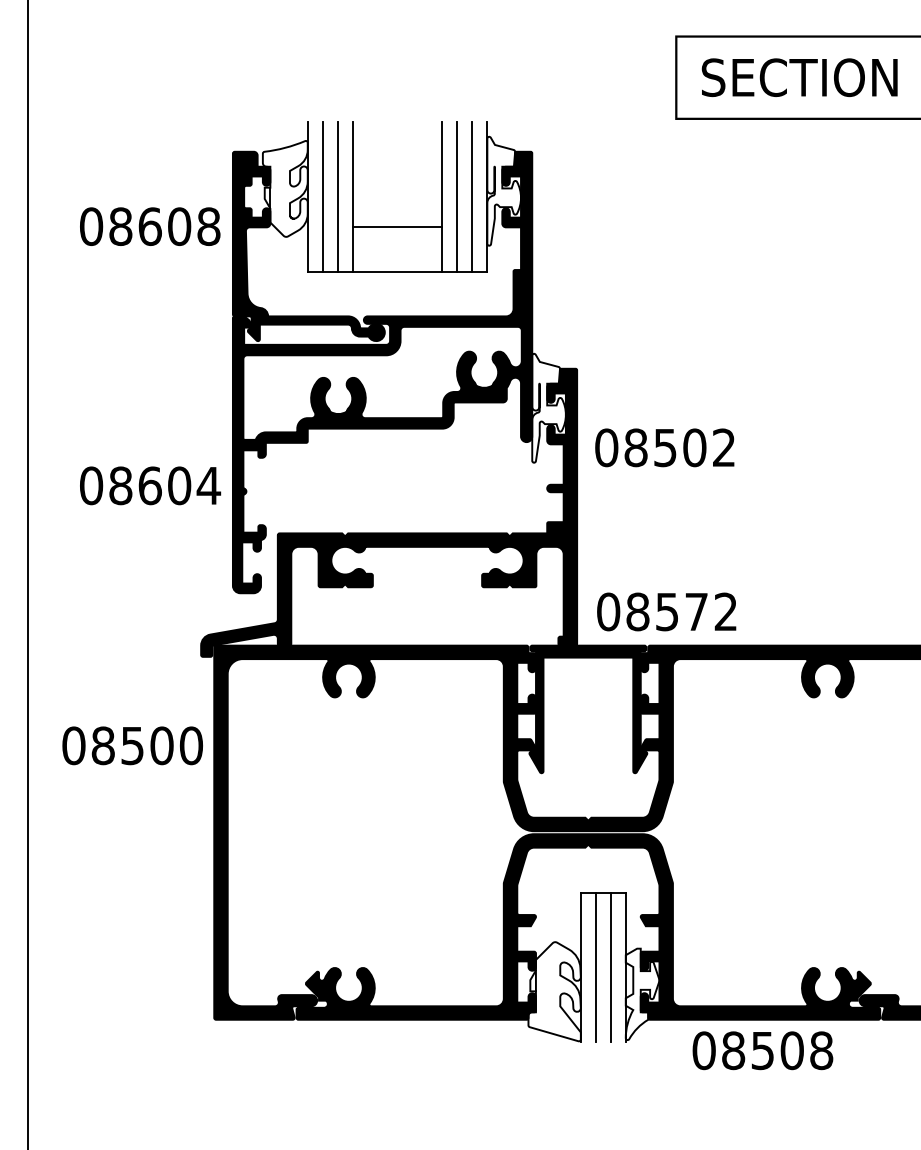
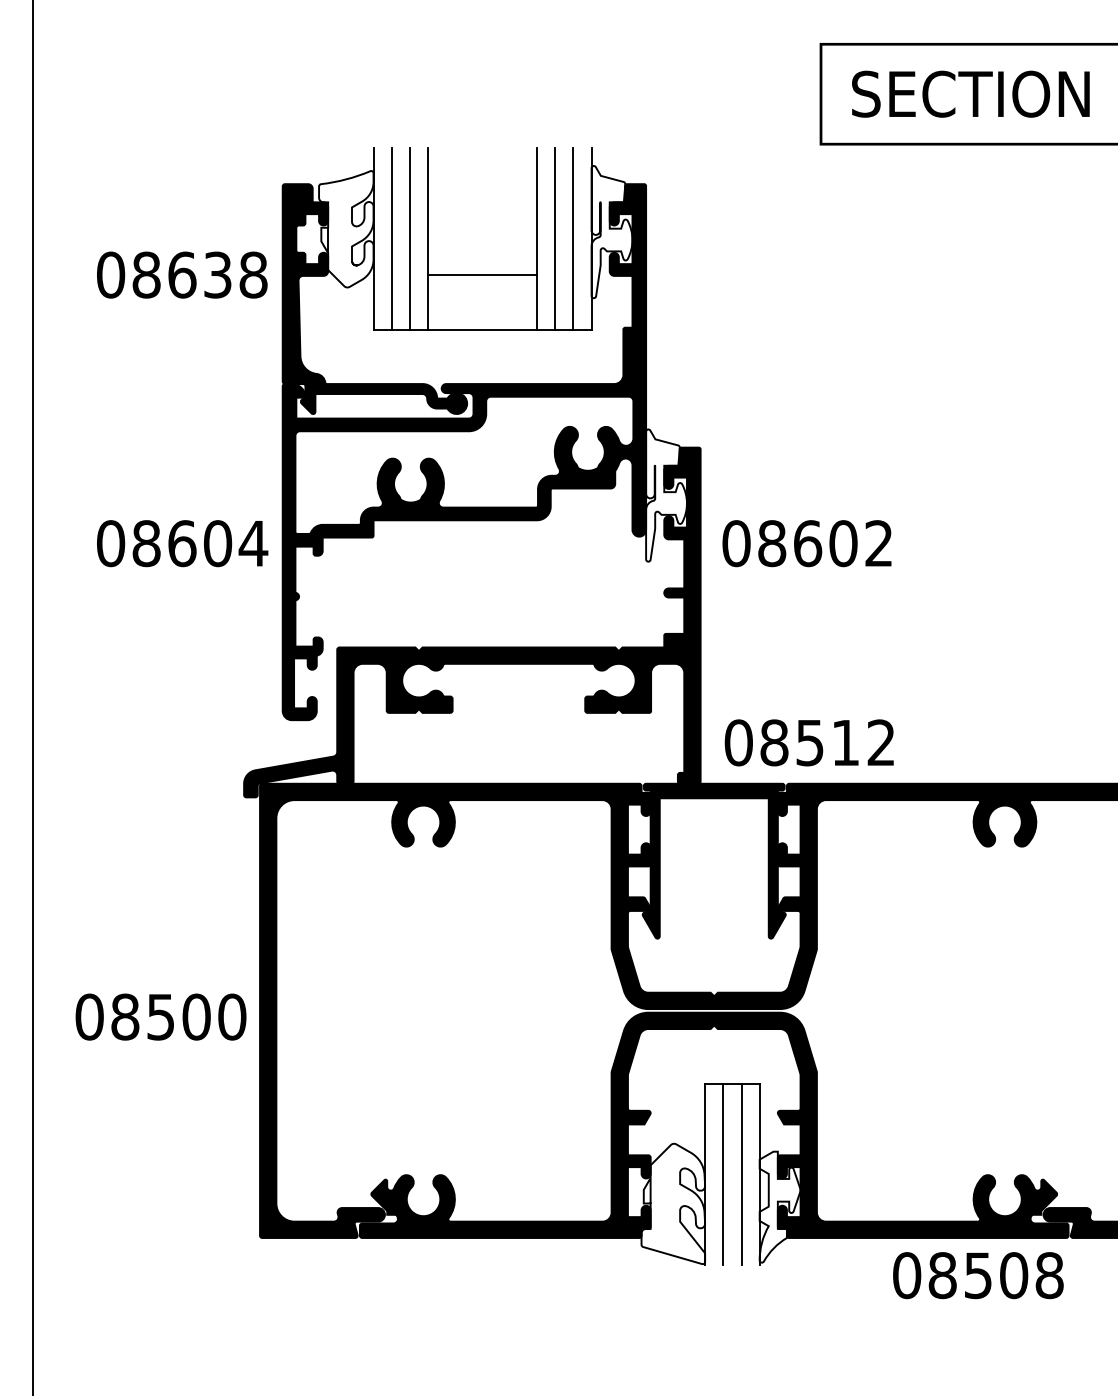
text: (179, 226) -> (217, 274), 08608 -> 08638
text: (665, 447) -> (807, 543), 08502 -> 08602
text: (150, 485) -> (182, 543), moved
text: (696, 611) -> (845, 742), 08572 -> 08512
text: (132, 745) -> (160, 1016), moved
text: (762, 1050) -> (977, 1275), moved

